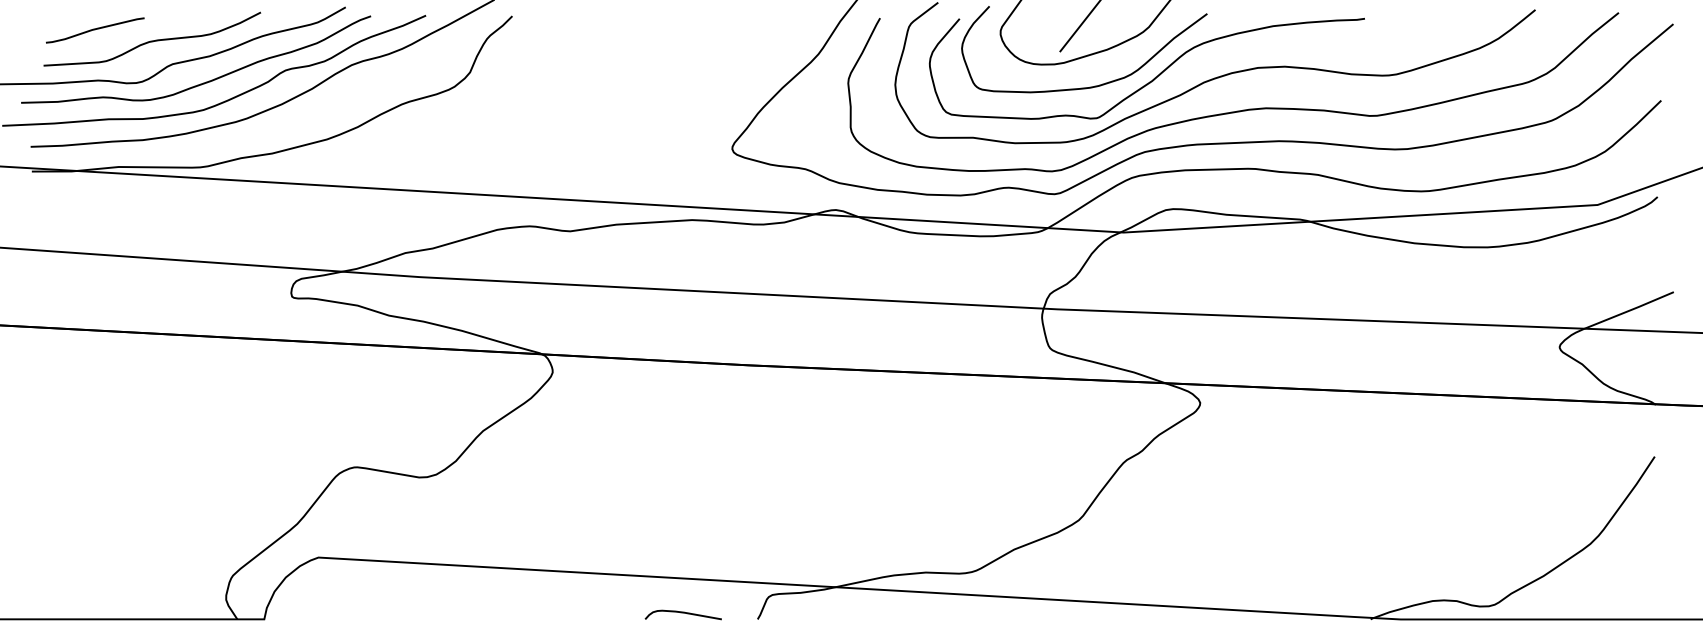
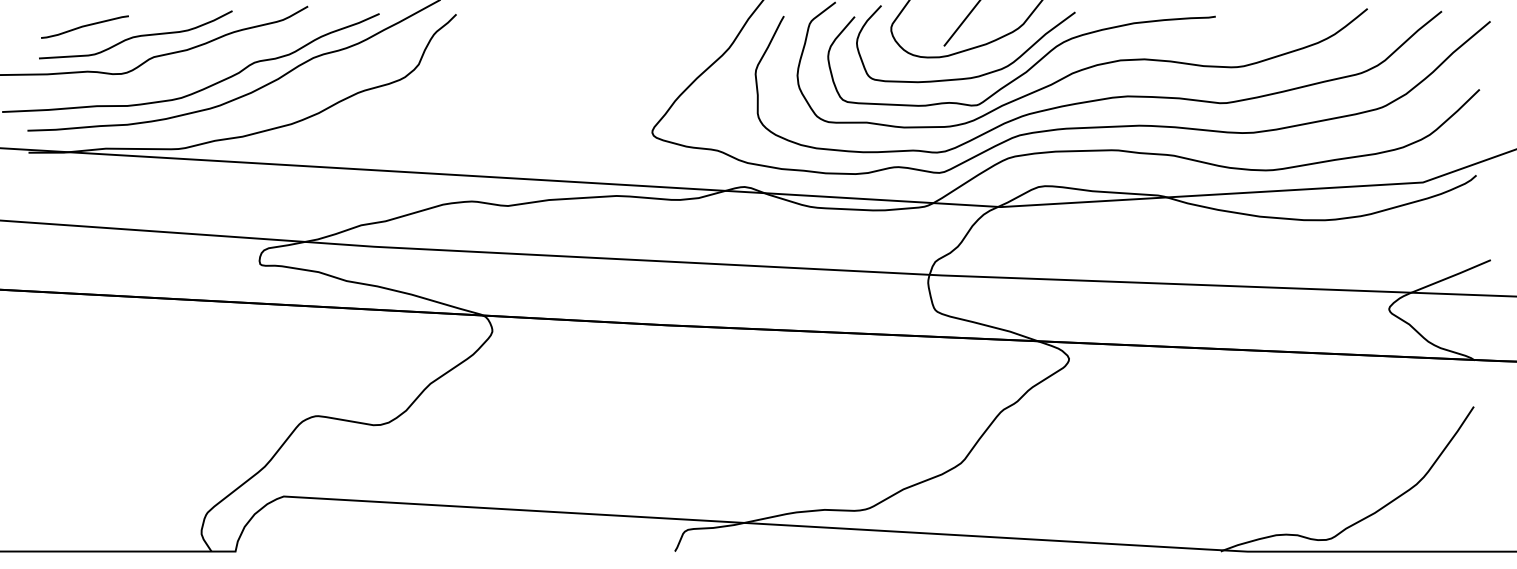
curve: (203, 82) -> (181, 73), removed
curve: (682, 613) -> (607, 546), removed

